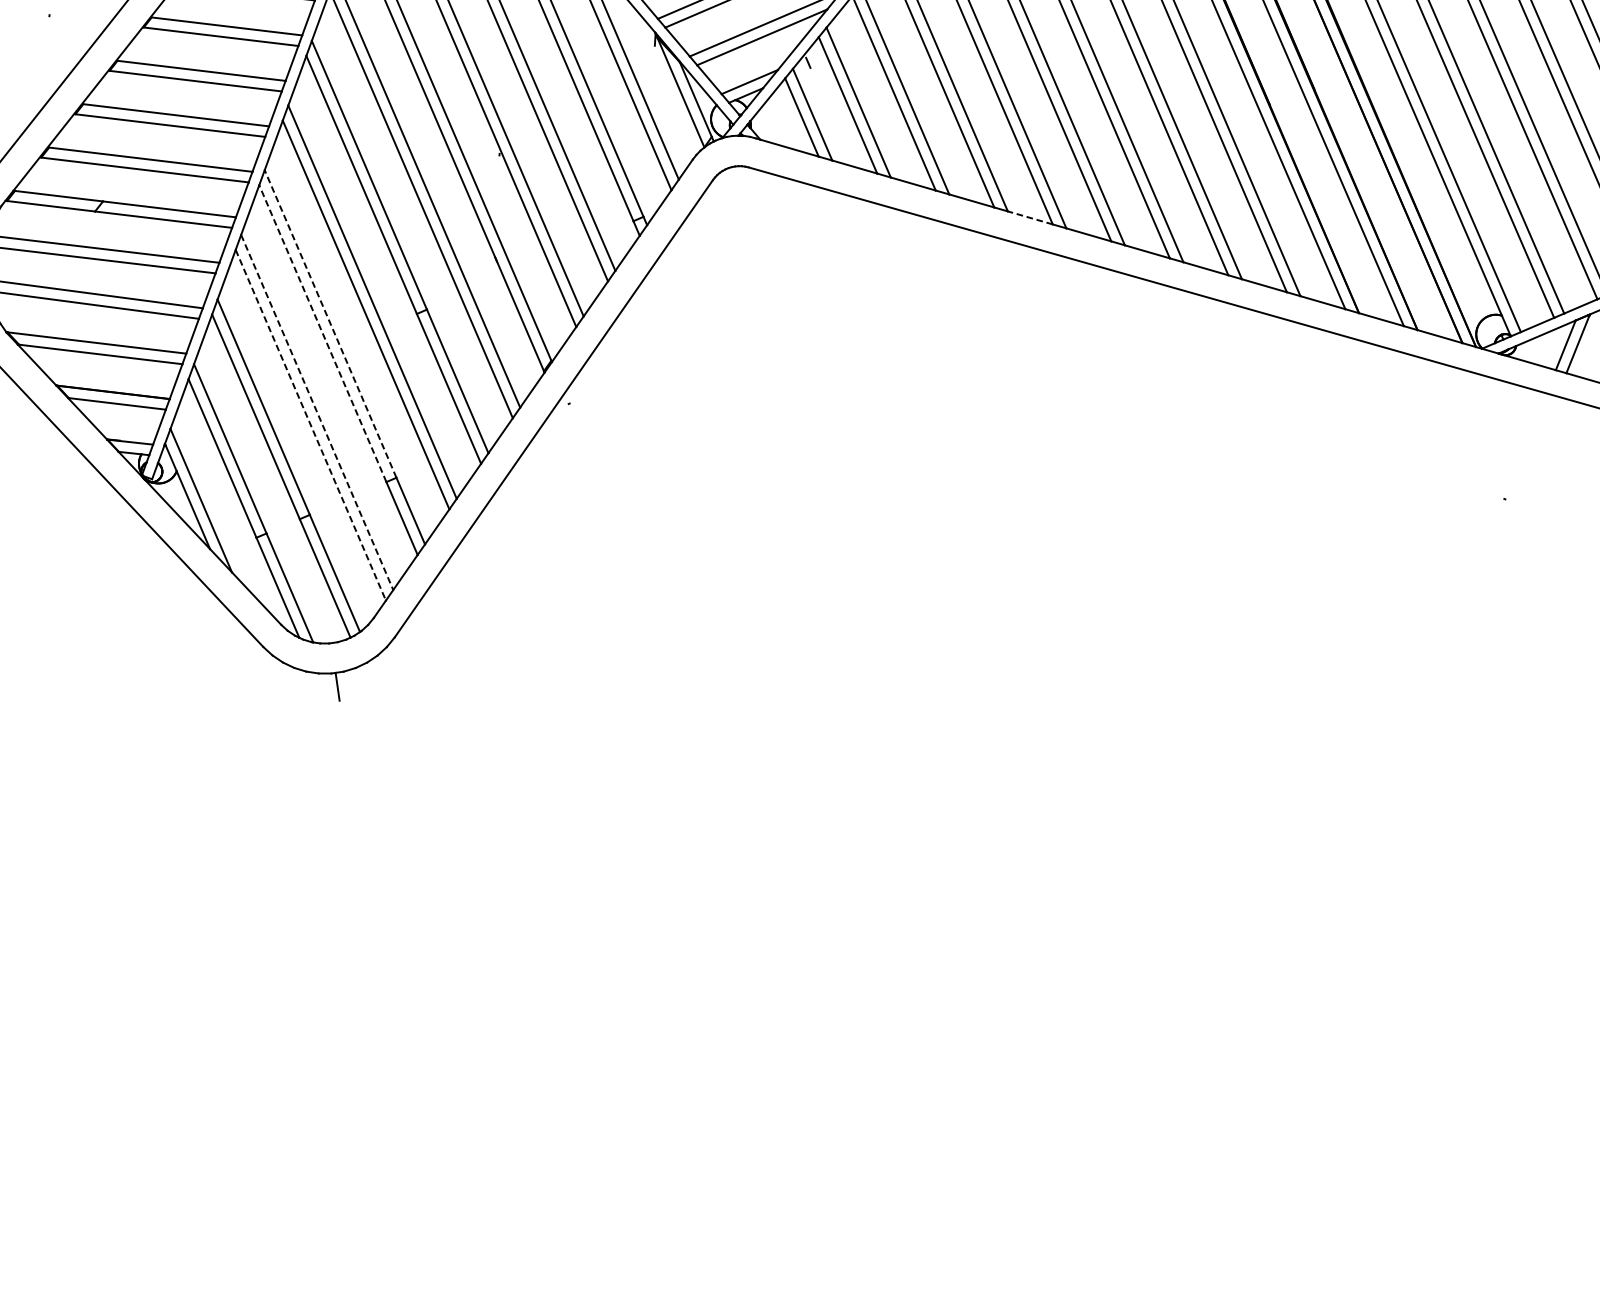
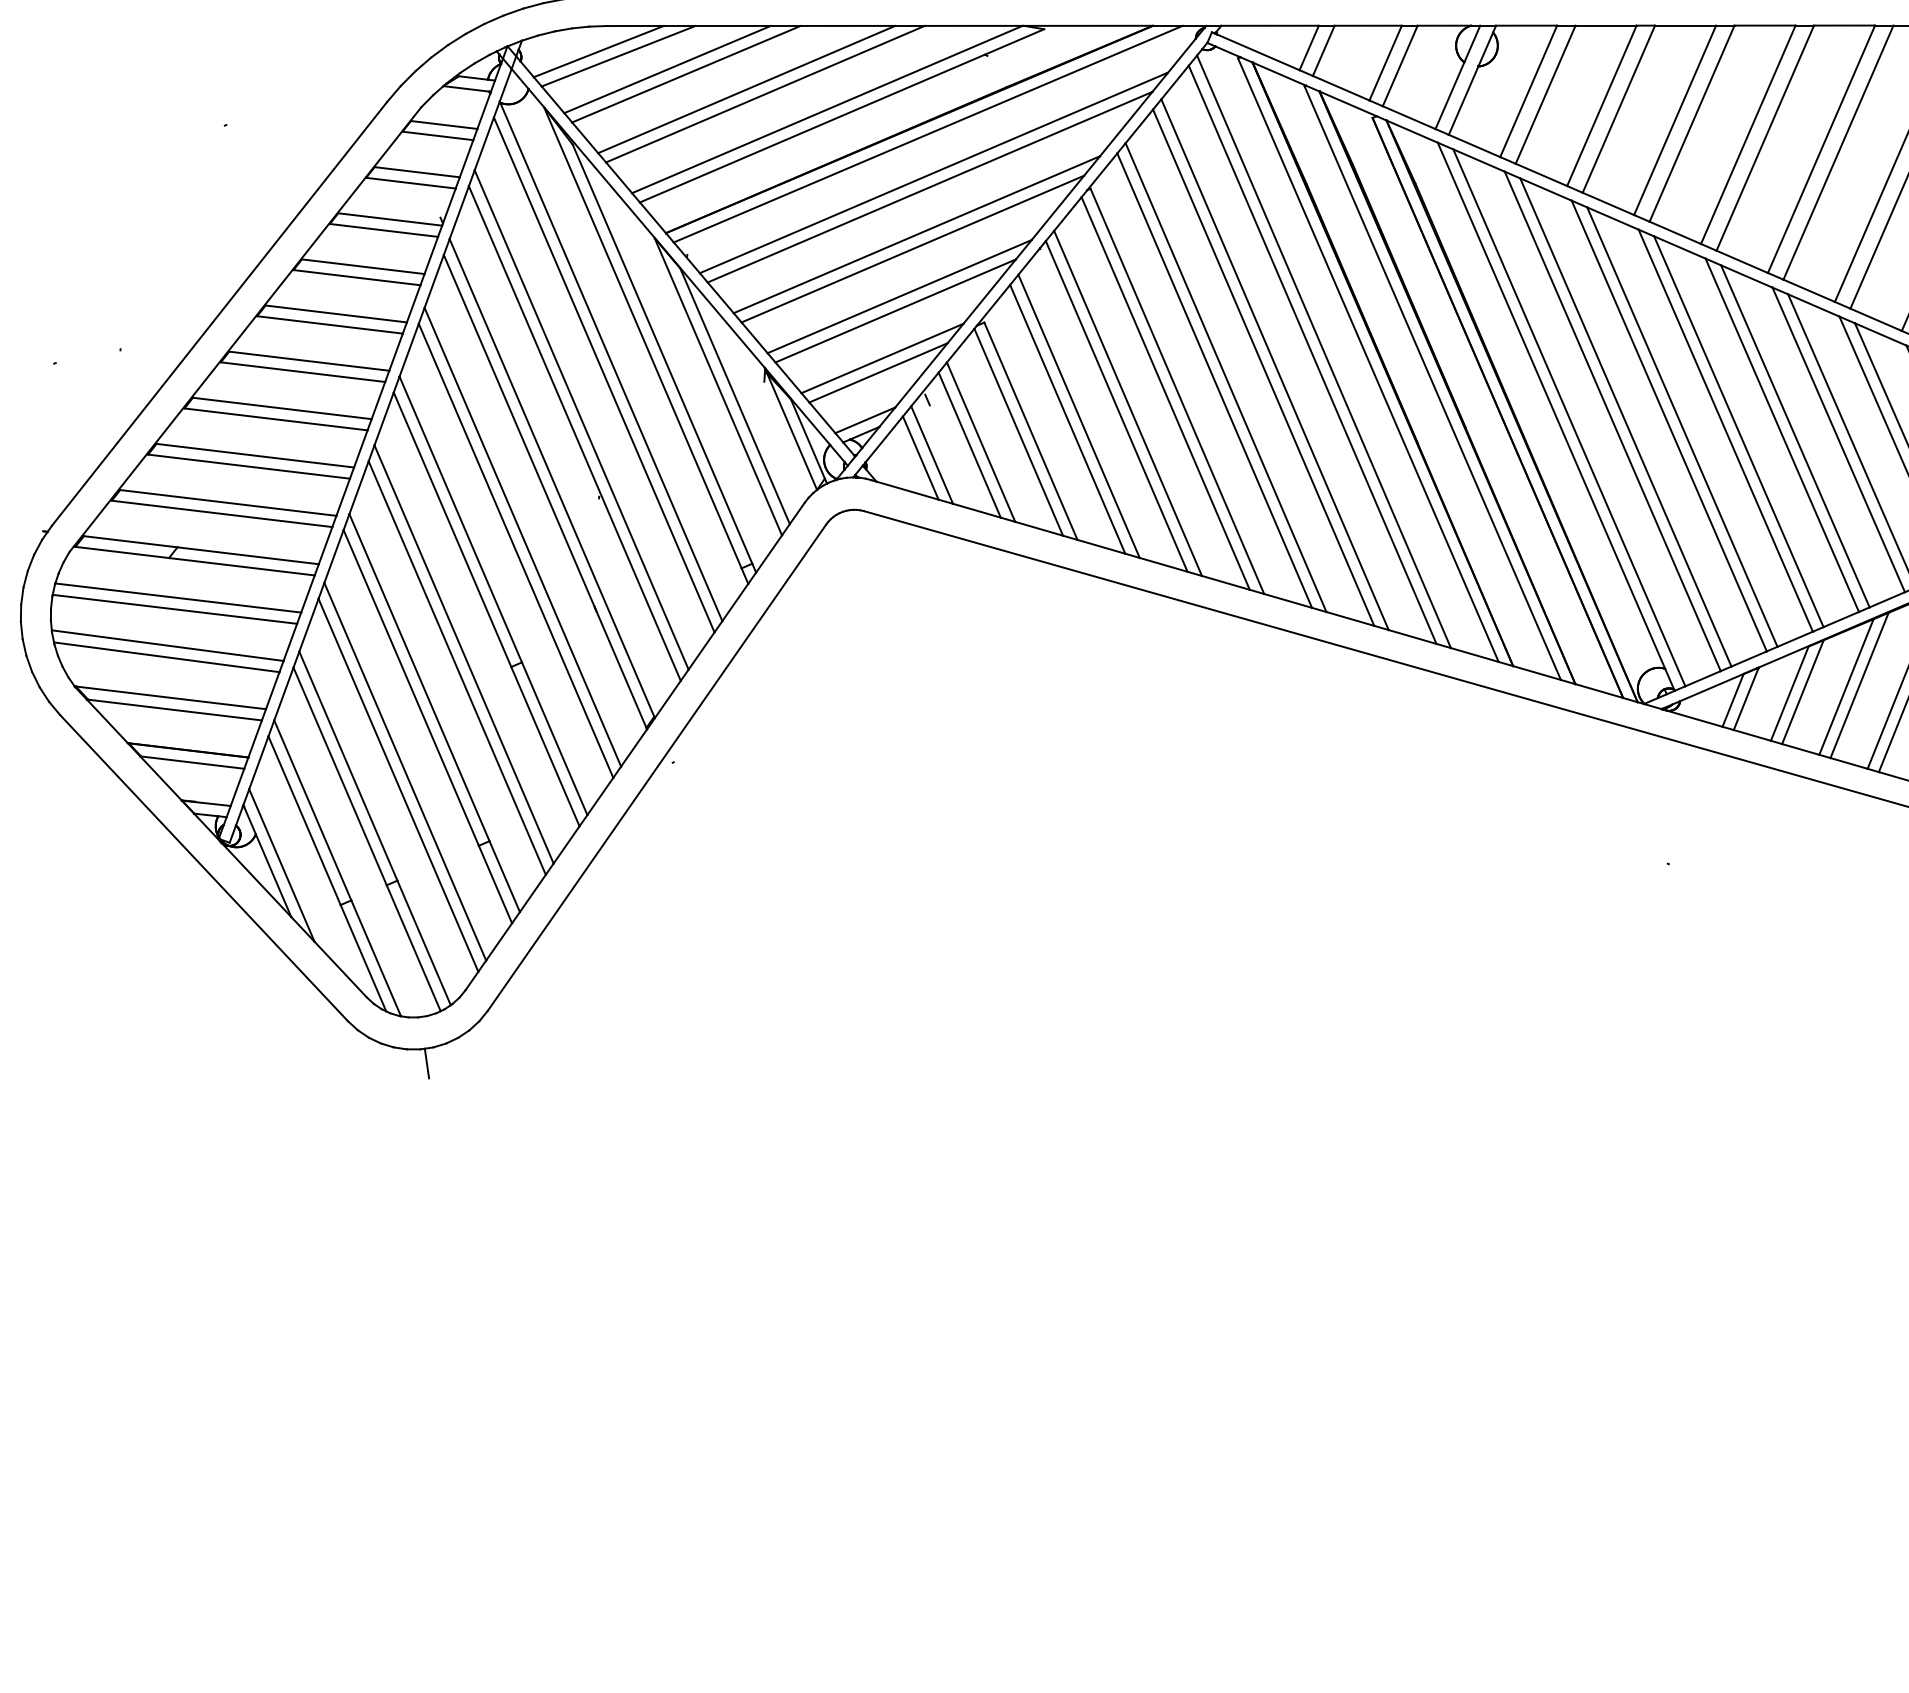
line: (1030, 217) -> (1163, 564), dashed -> solid
line: (330, 323) -> (419, 677), dashed -> solid
line: (323, 333) -> (411, 687), dashed -> solid
line: (317, 413) -> (405, 772), dashed -> solid
line: (310, 425) -> (398, 785), dashed -> solid

